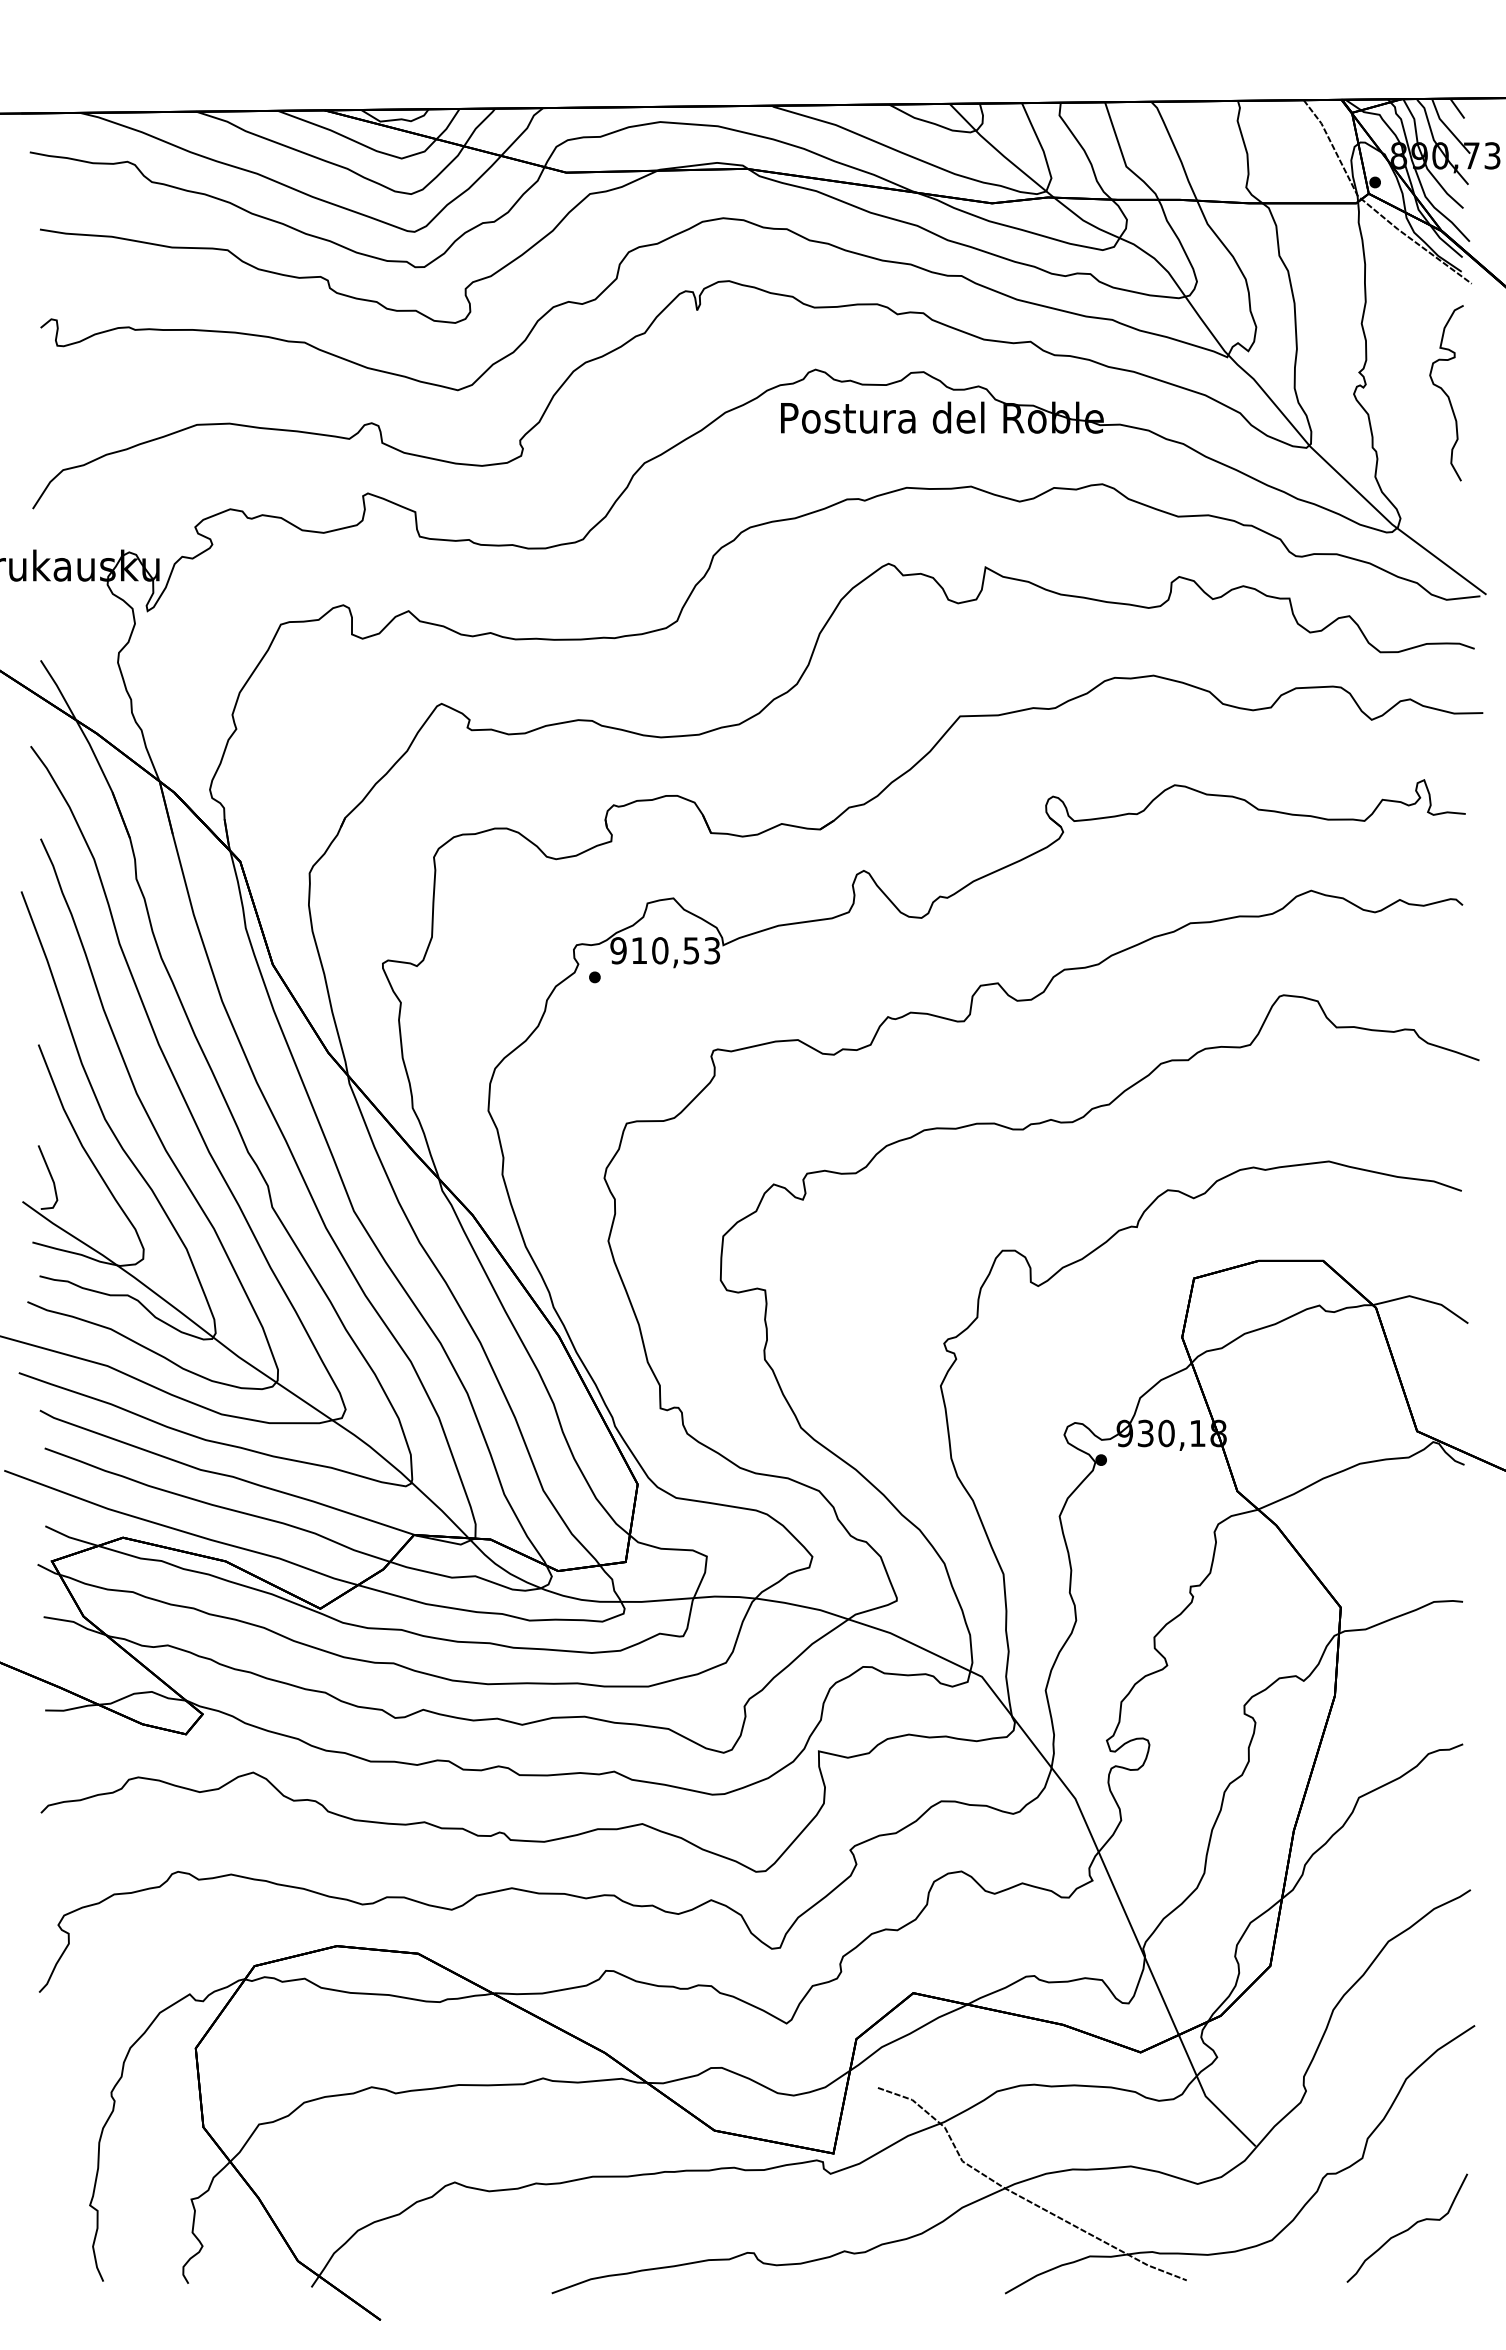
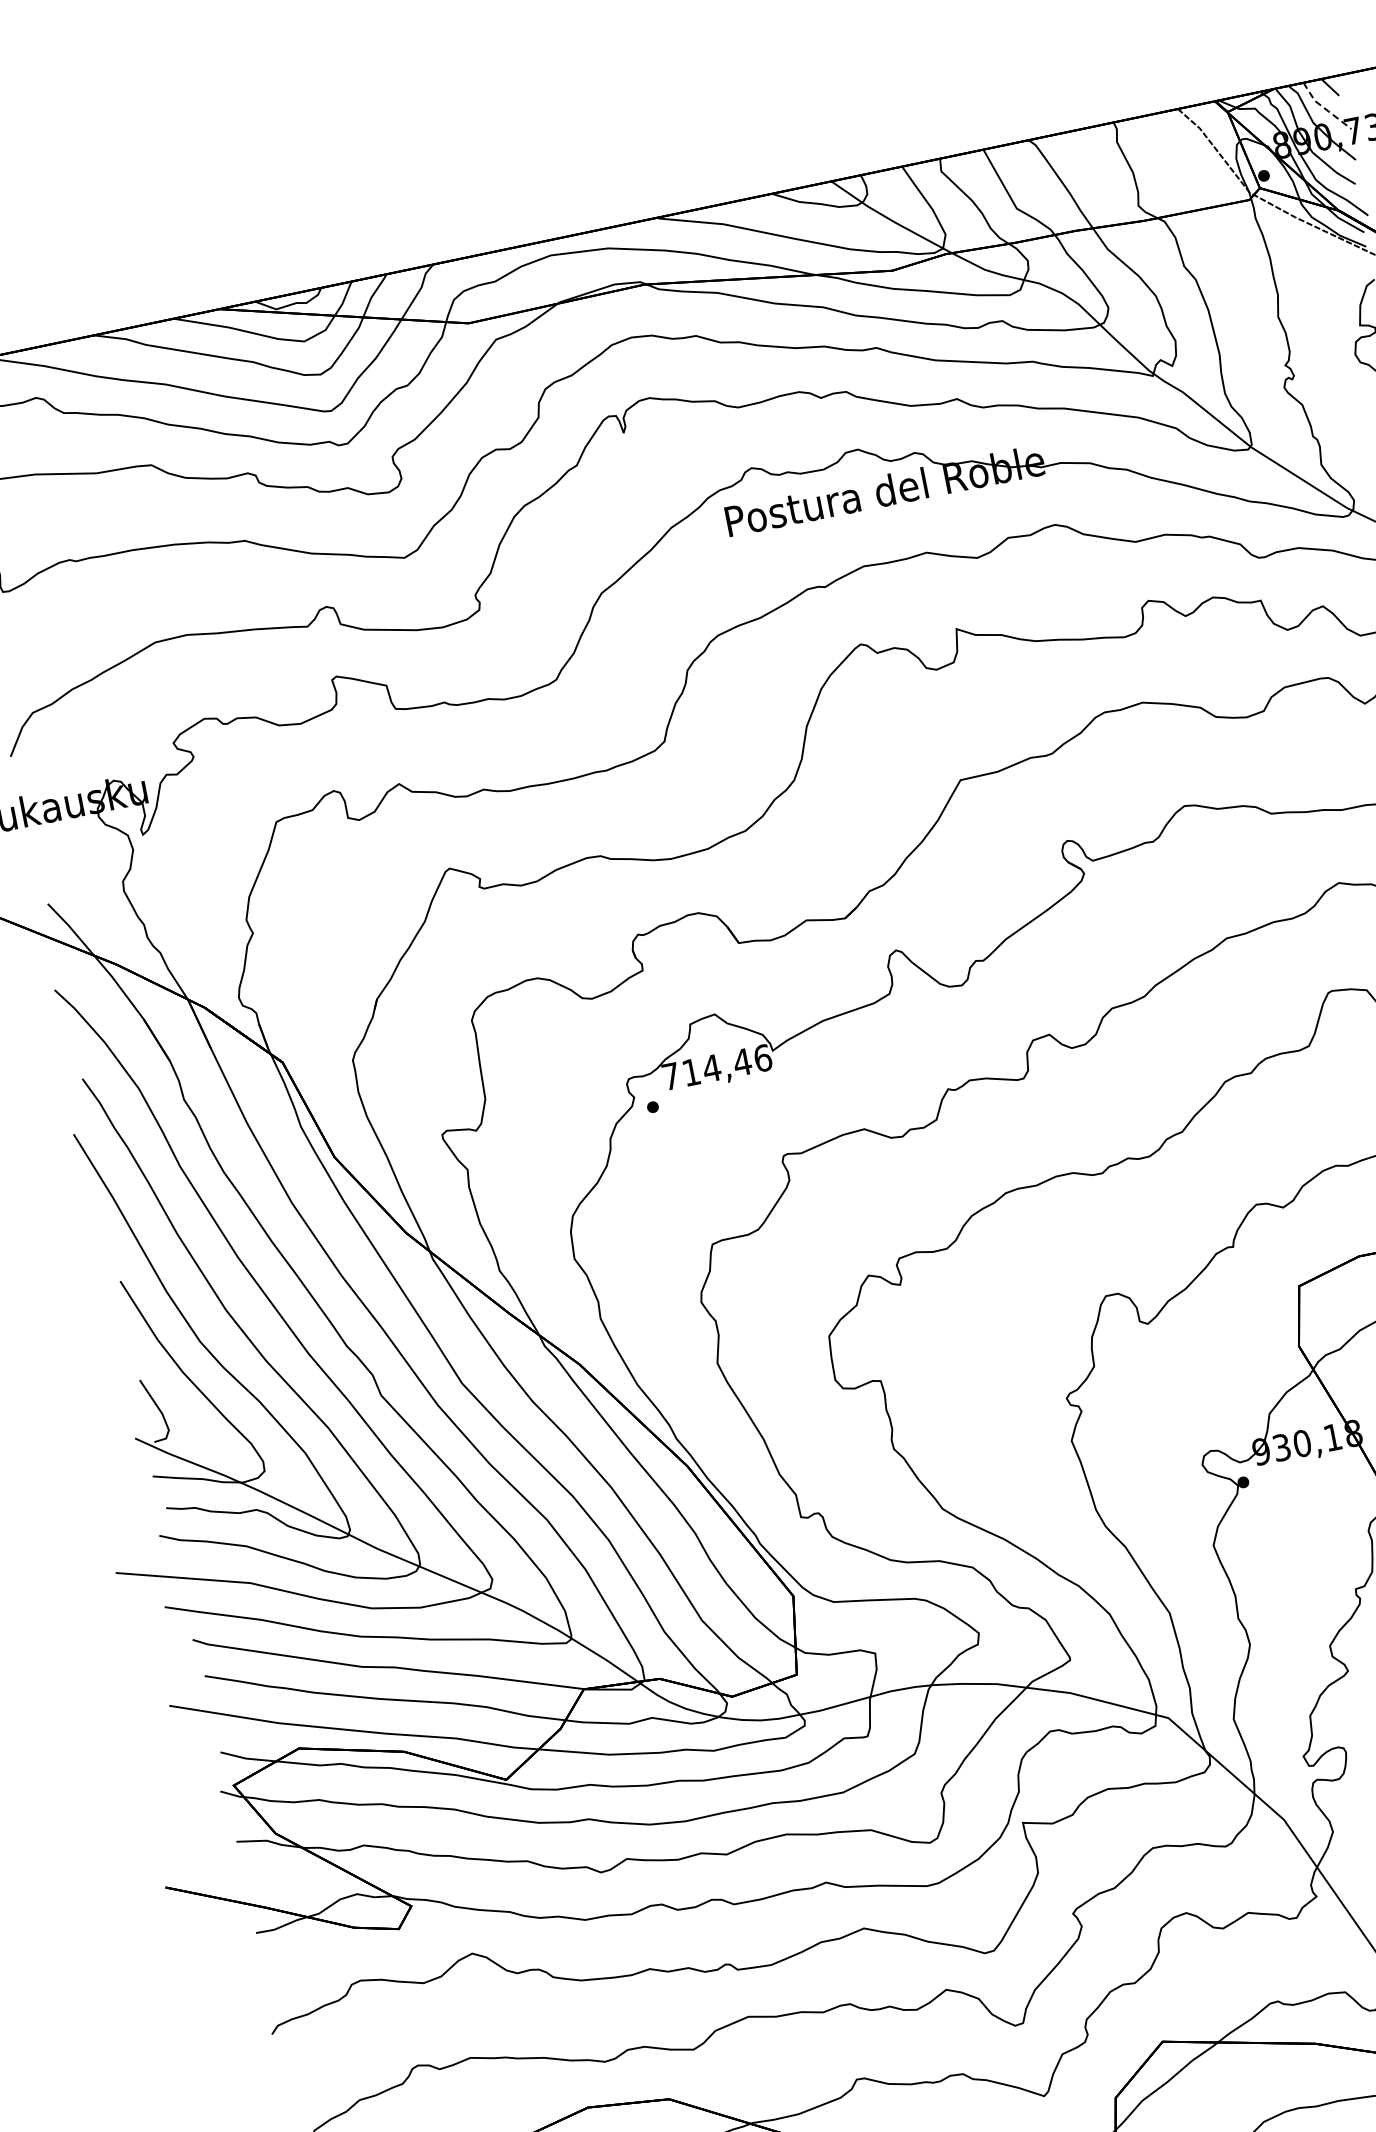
line: (1447, 127) -> (1324, 107), solid -> dashed
text: (665, 950) -> (716, 1067), 910,53 -> 714,46

